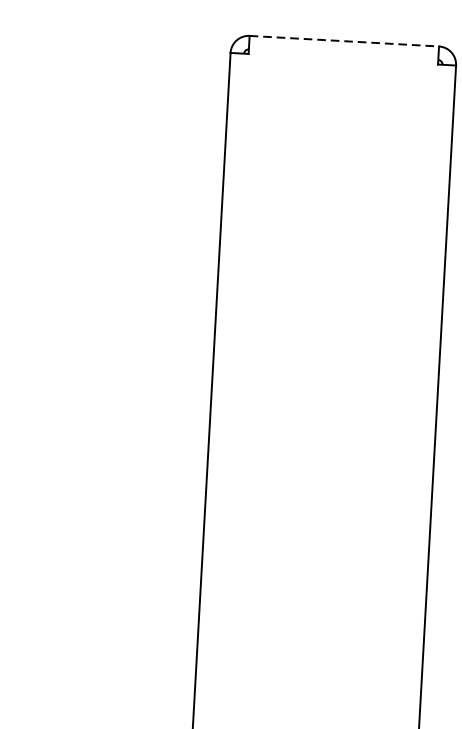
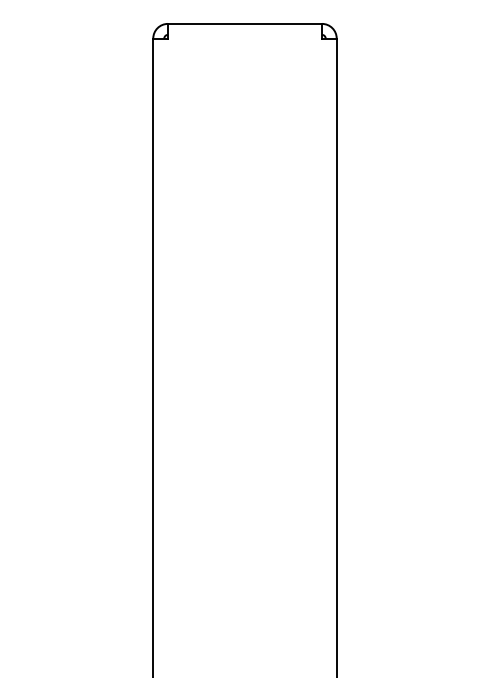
line: (344, 40) -> (245, 23), dashed -> solid

